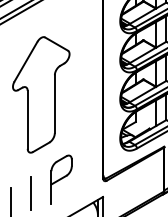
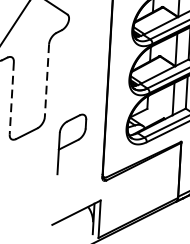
line: (54, 104) -> (46, 80), solid -> dashed
line: (27, 119) -> (11, 97), solid -> dashed
part: (61, 179) -> (71, 144), moved
line: (31, 192) -> (11, 189), removed

